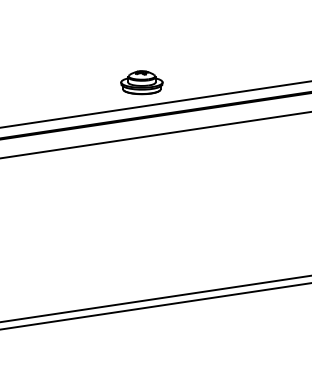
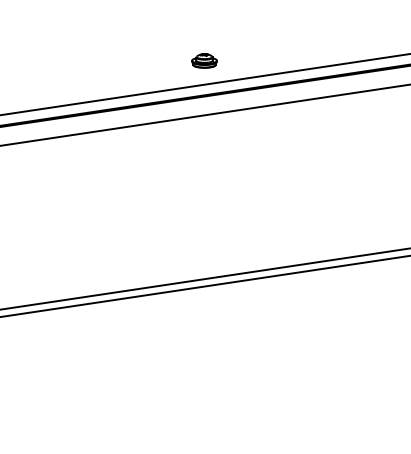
part: (141, 82) -> (204, 60), size x0.6

